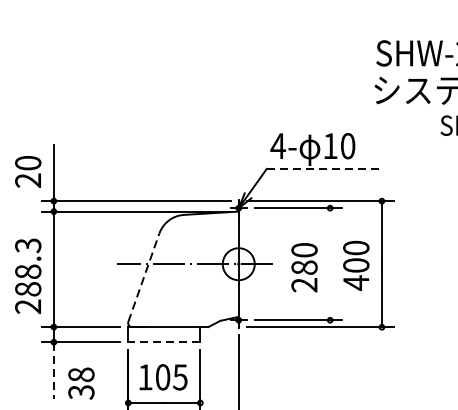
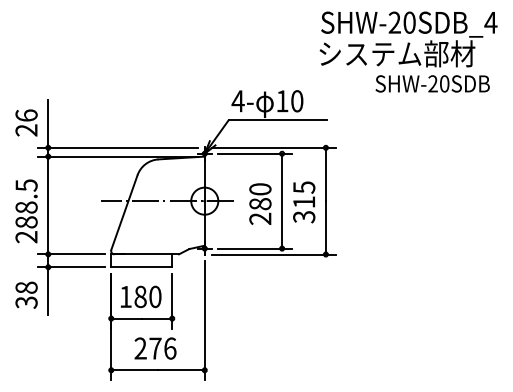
text: (28, 162) -> (26, 115), 20 -> 26
line: (325, 168) -> (278, 120), dashed -> solid
text: (28, 245) -> (26, 185), 288.3 -> 288.5
line: (330, 263) -> (282, 200), added
text: (356, 265) -> (304, 202), 400 -> 315
line: (143, 277) -> (124, 212), dashed -> solid
line: (164, 342) -> (141, 267), dashed -> solid
line: (54, 370) -> (48, 291), dashed -> solid
text: (171, 376) -> (147, 296), 105 -> 180
text: (81, 382) -> (26, 294), moved

